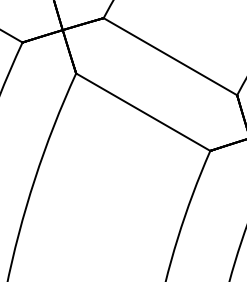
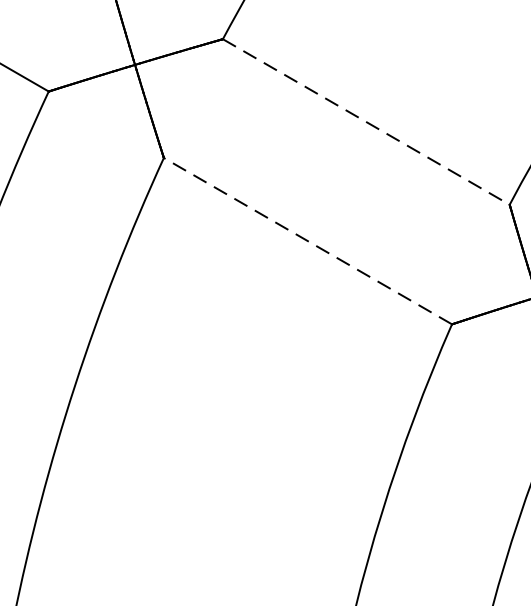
line: (170, 56) -> (366, 121), solid -> dashed
line: (142, 111) -> (306, 239), solid -> dashed

